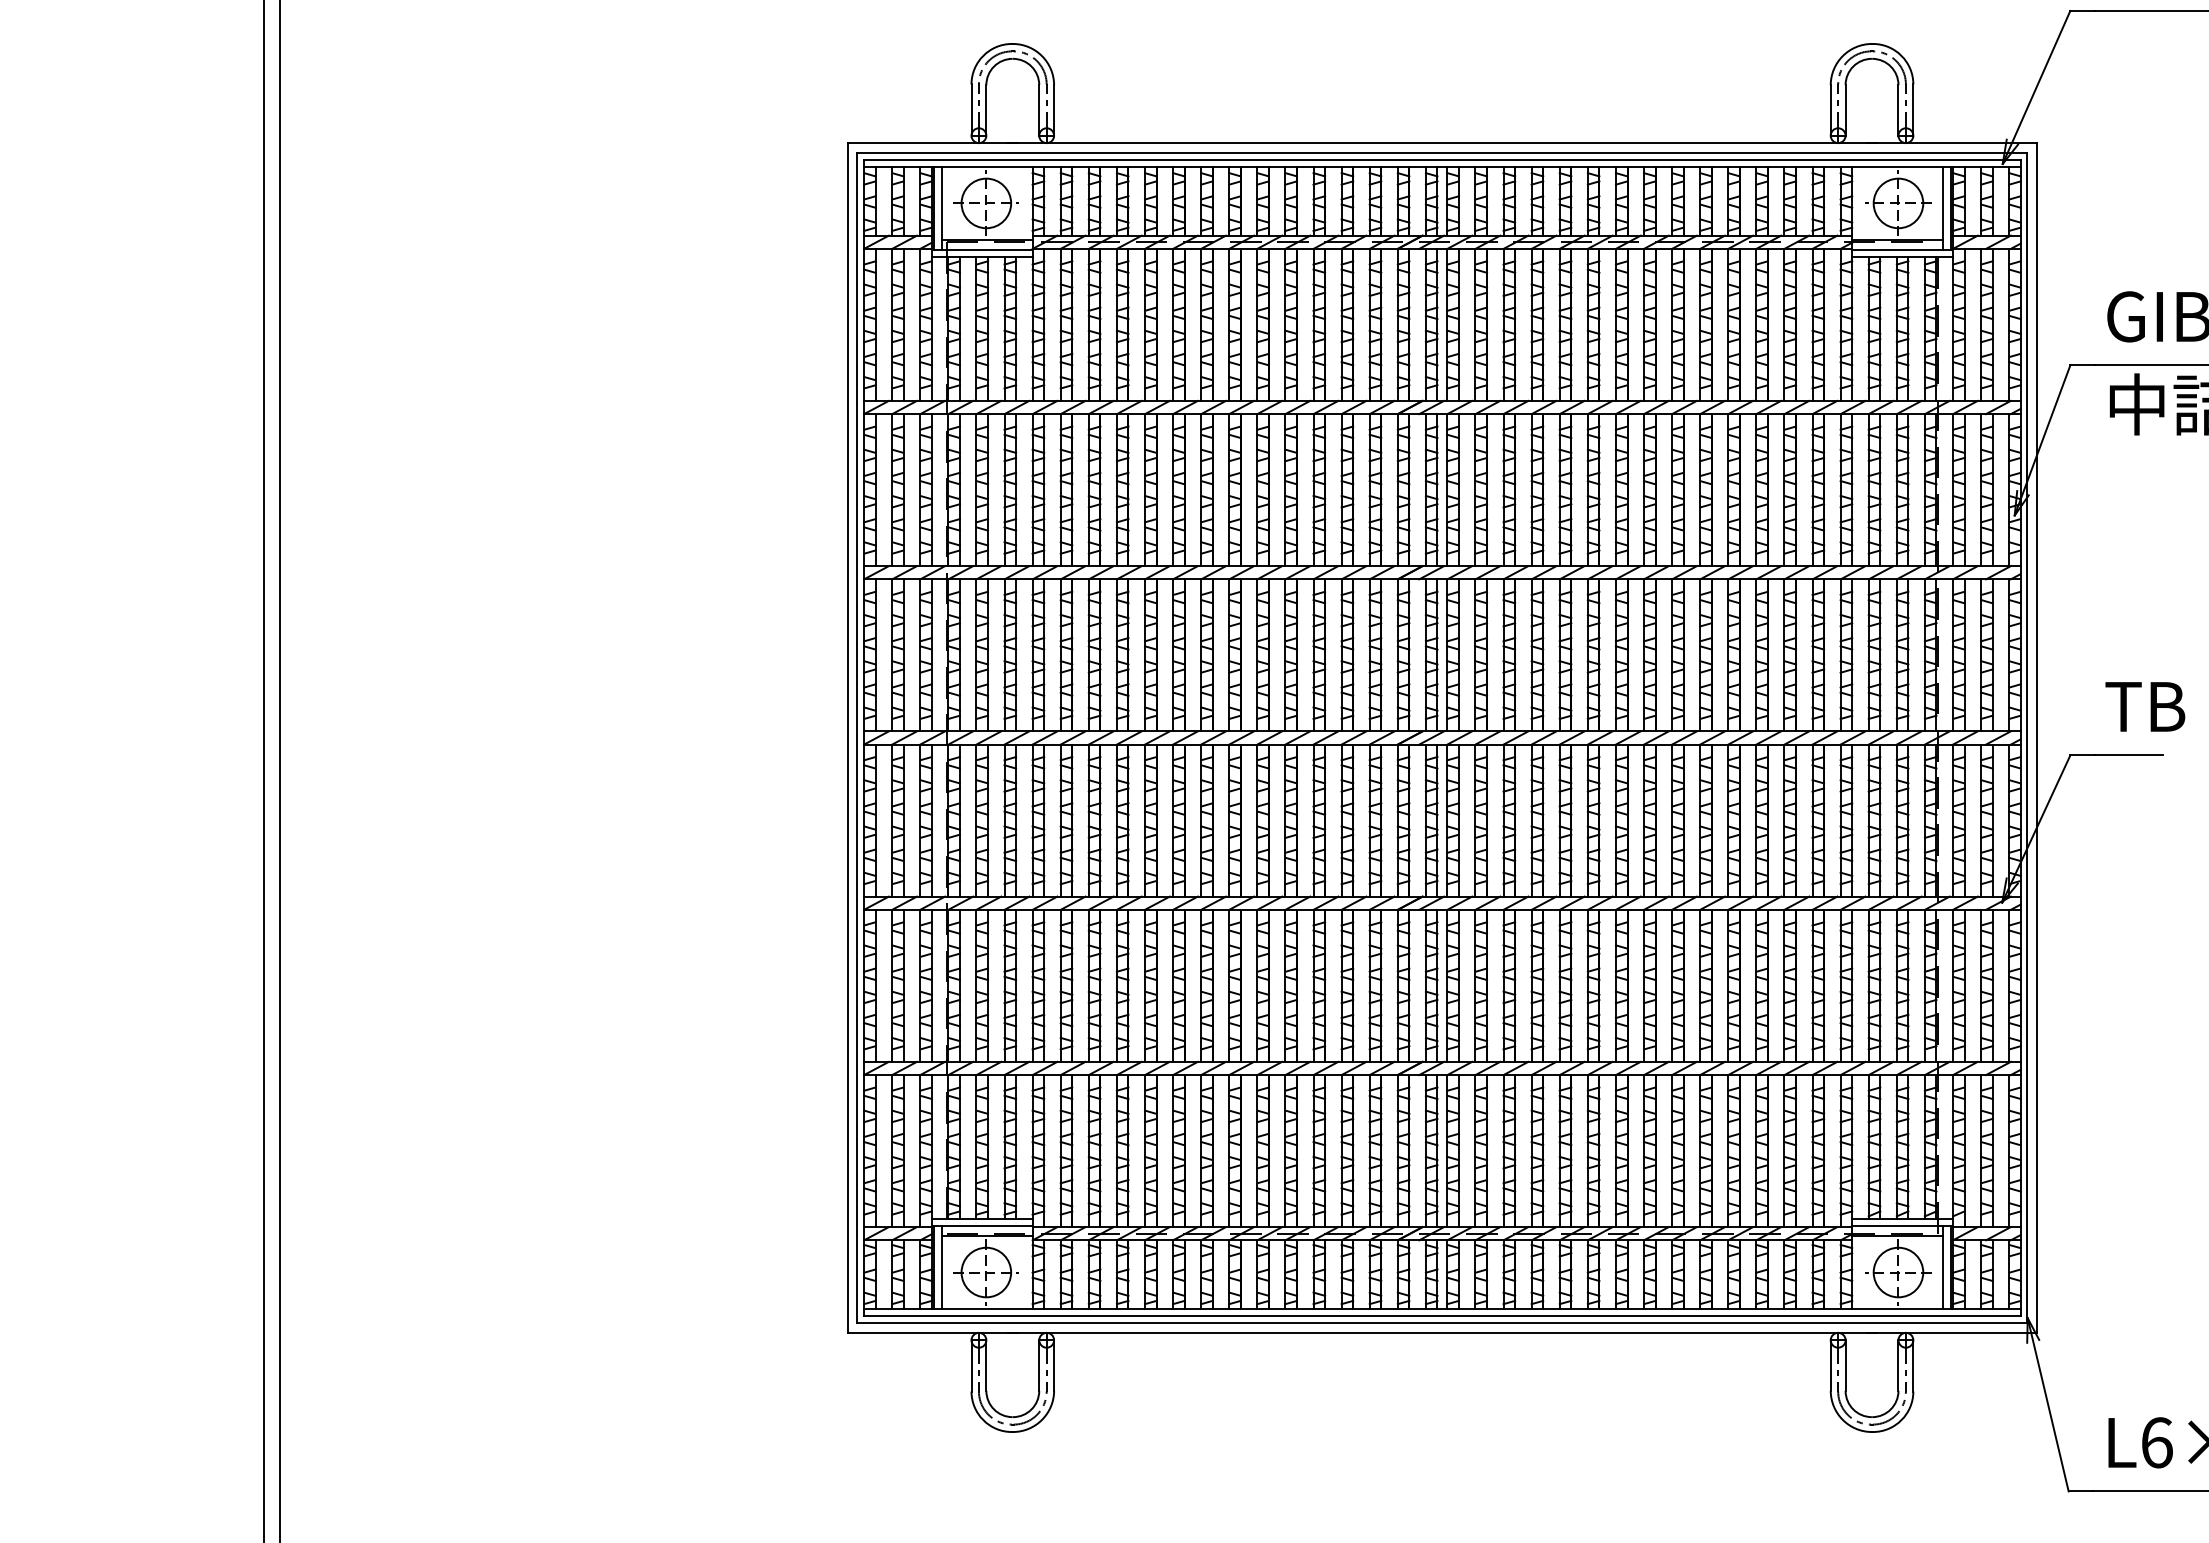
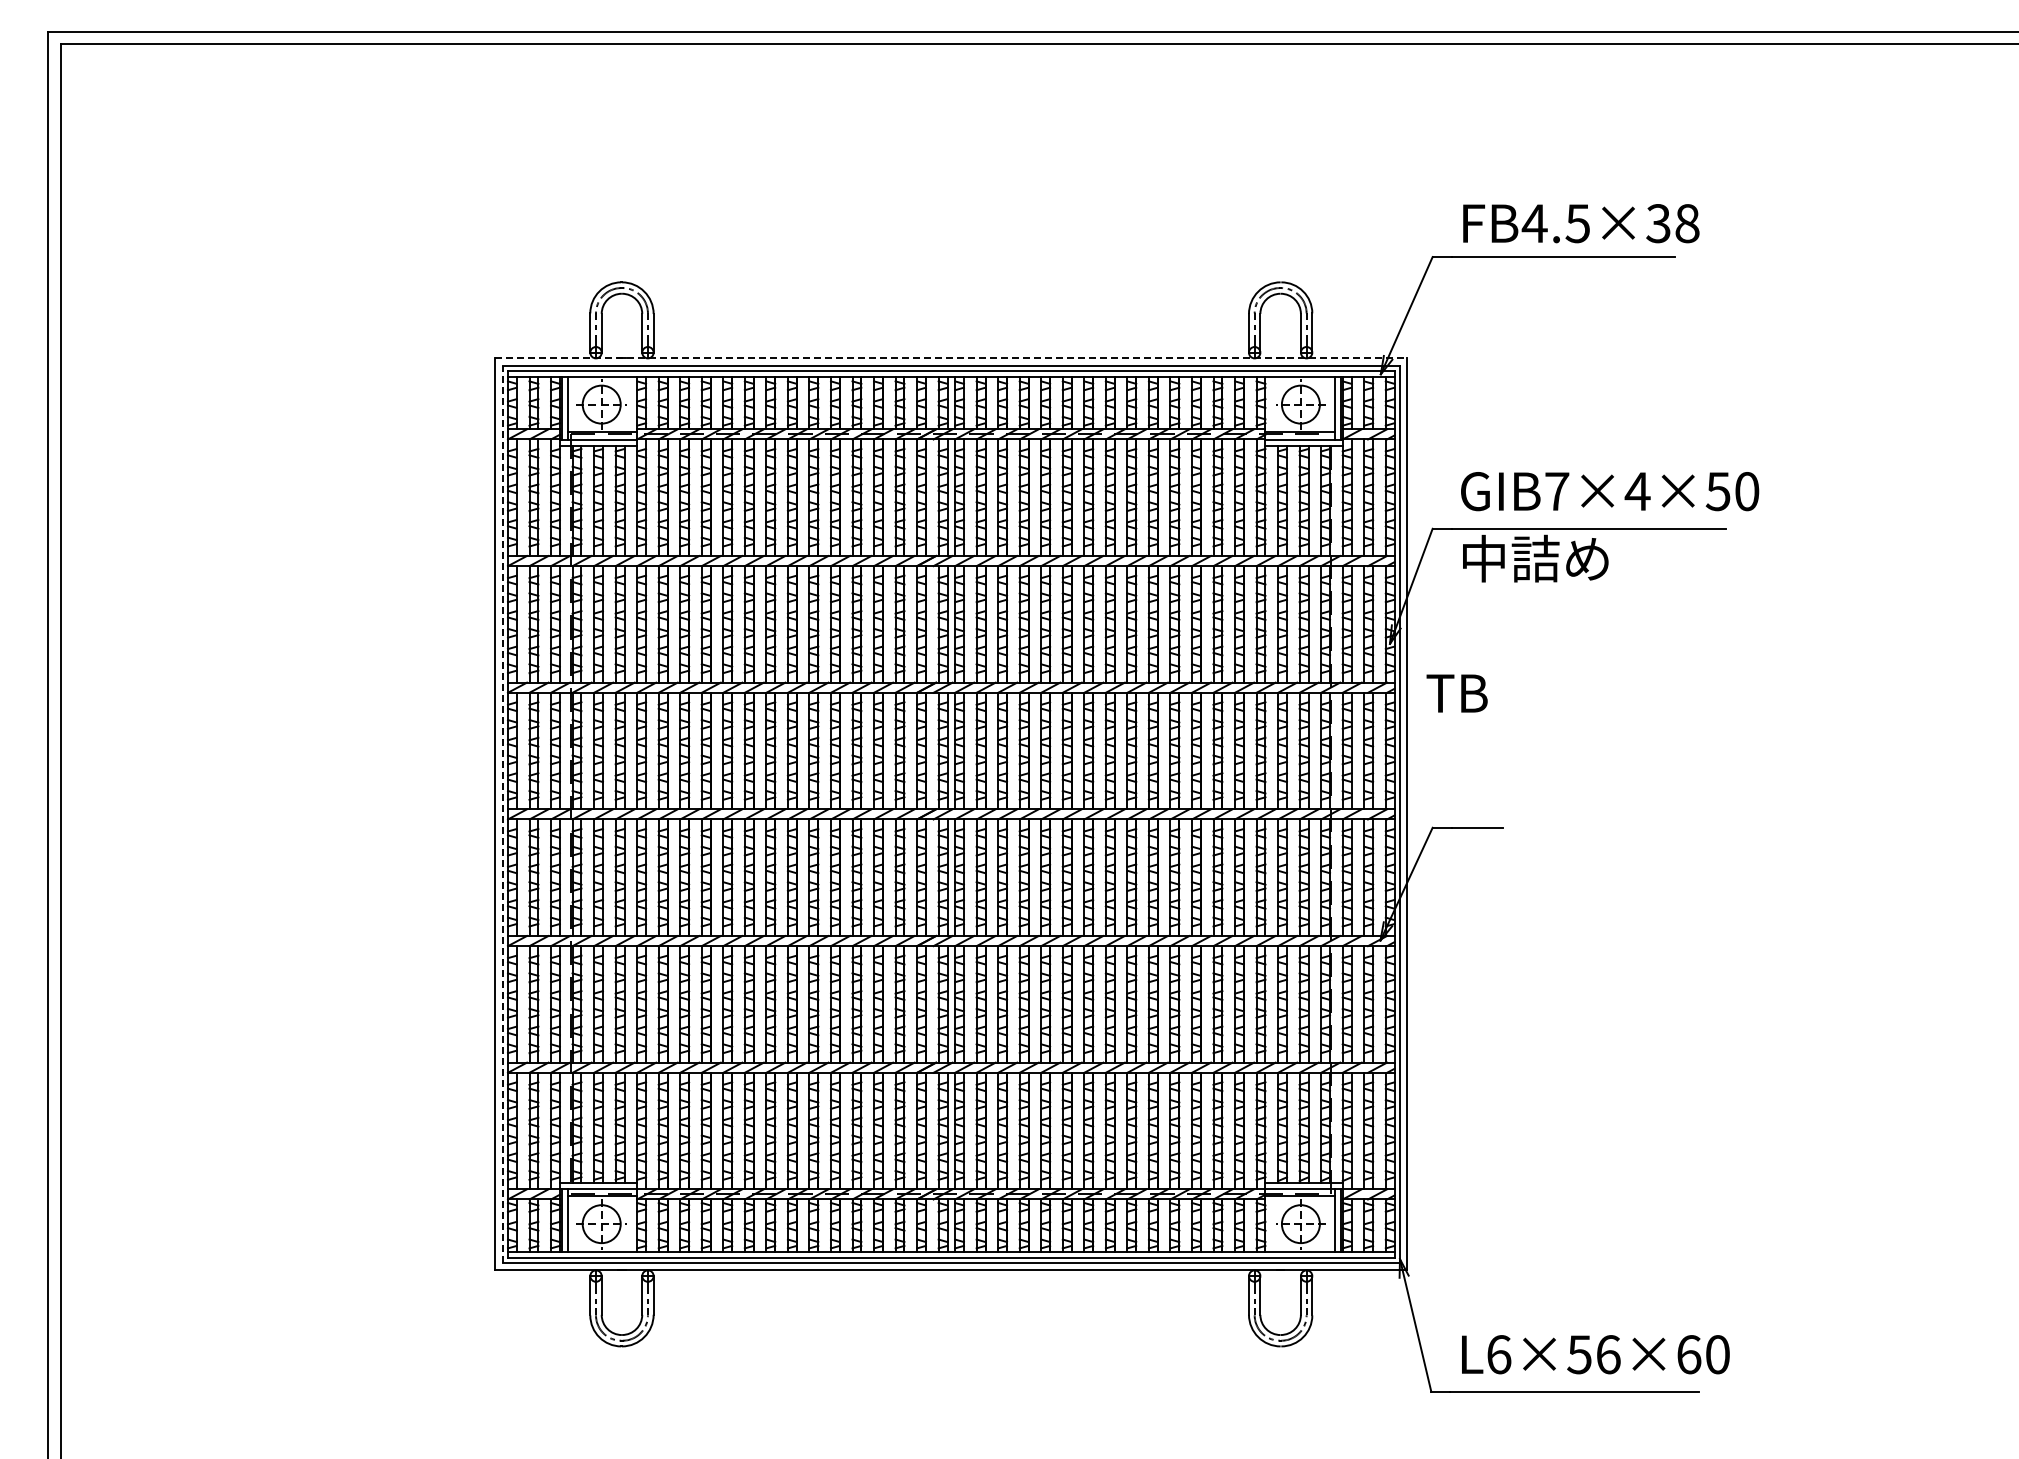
line: (1442, 143) -> (951, 358), solid -> dashed
text: (2144, 706) -> (1456, 693), moved
line: (856, 736) -> (502, 813), solid -> dashed

